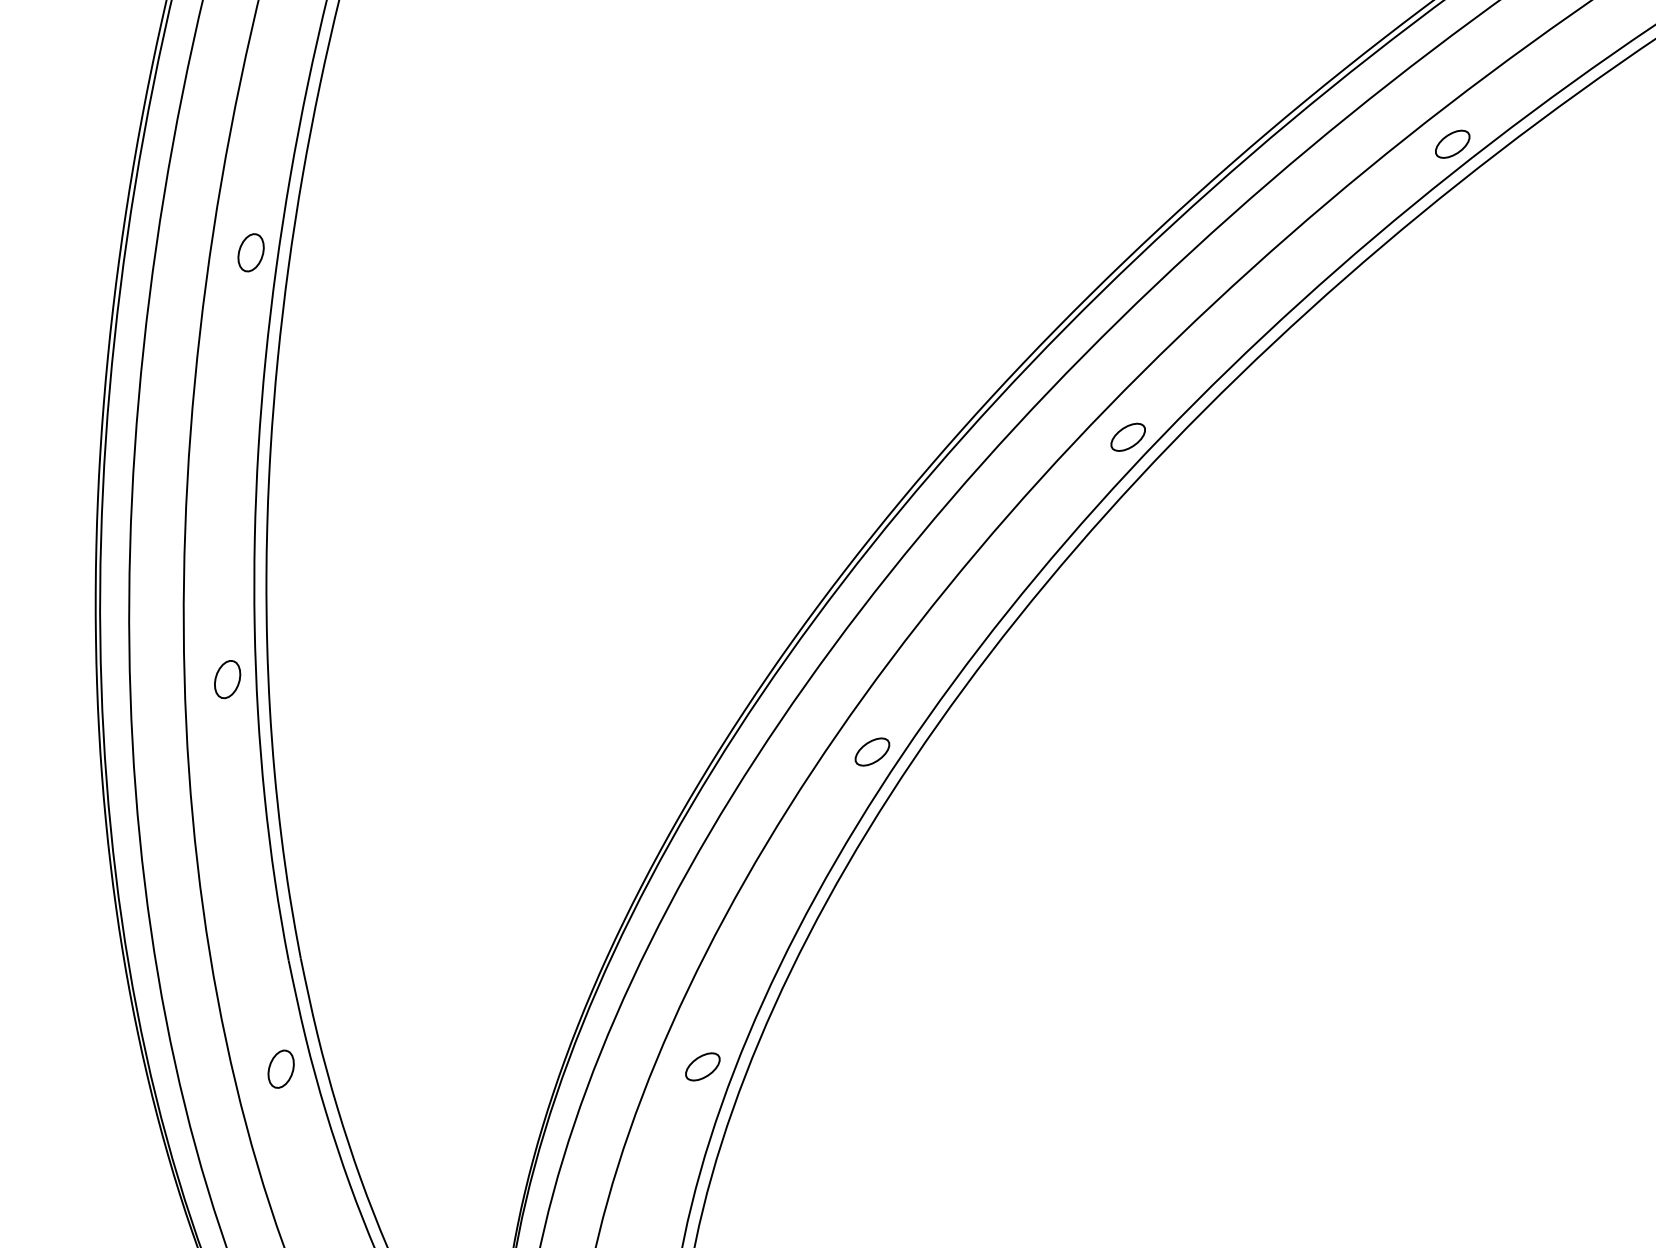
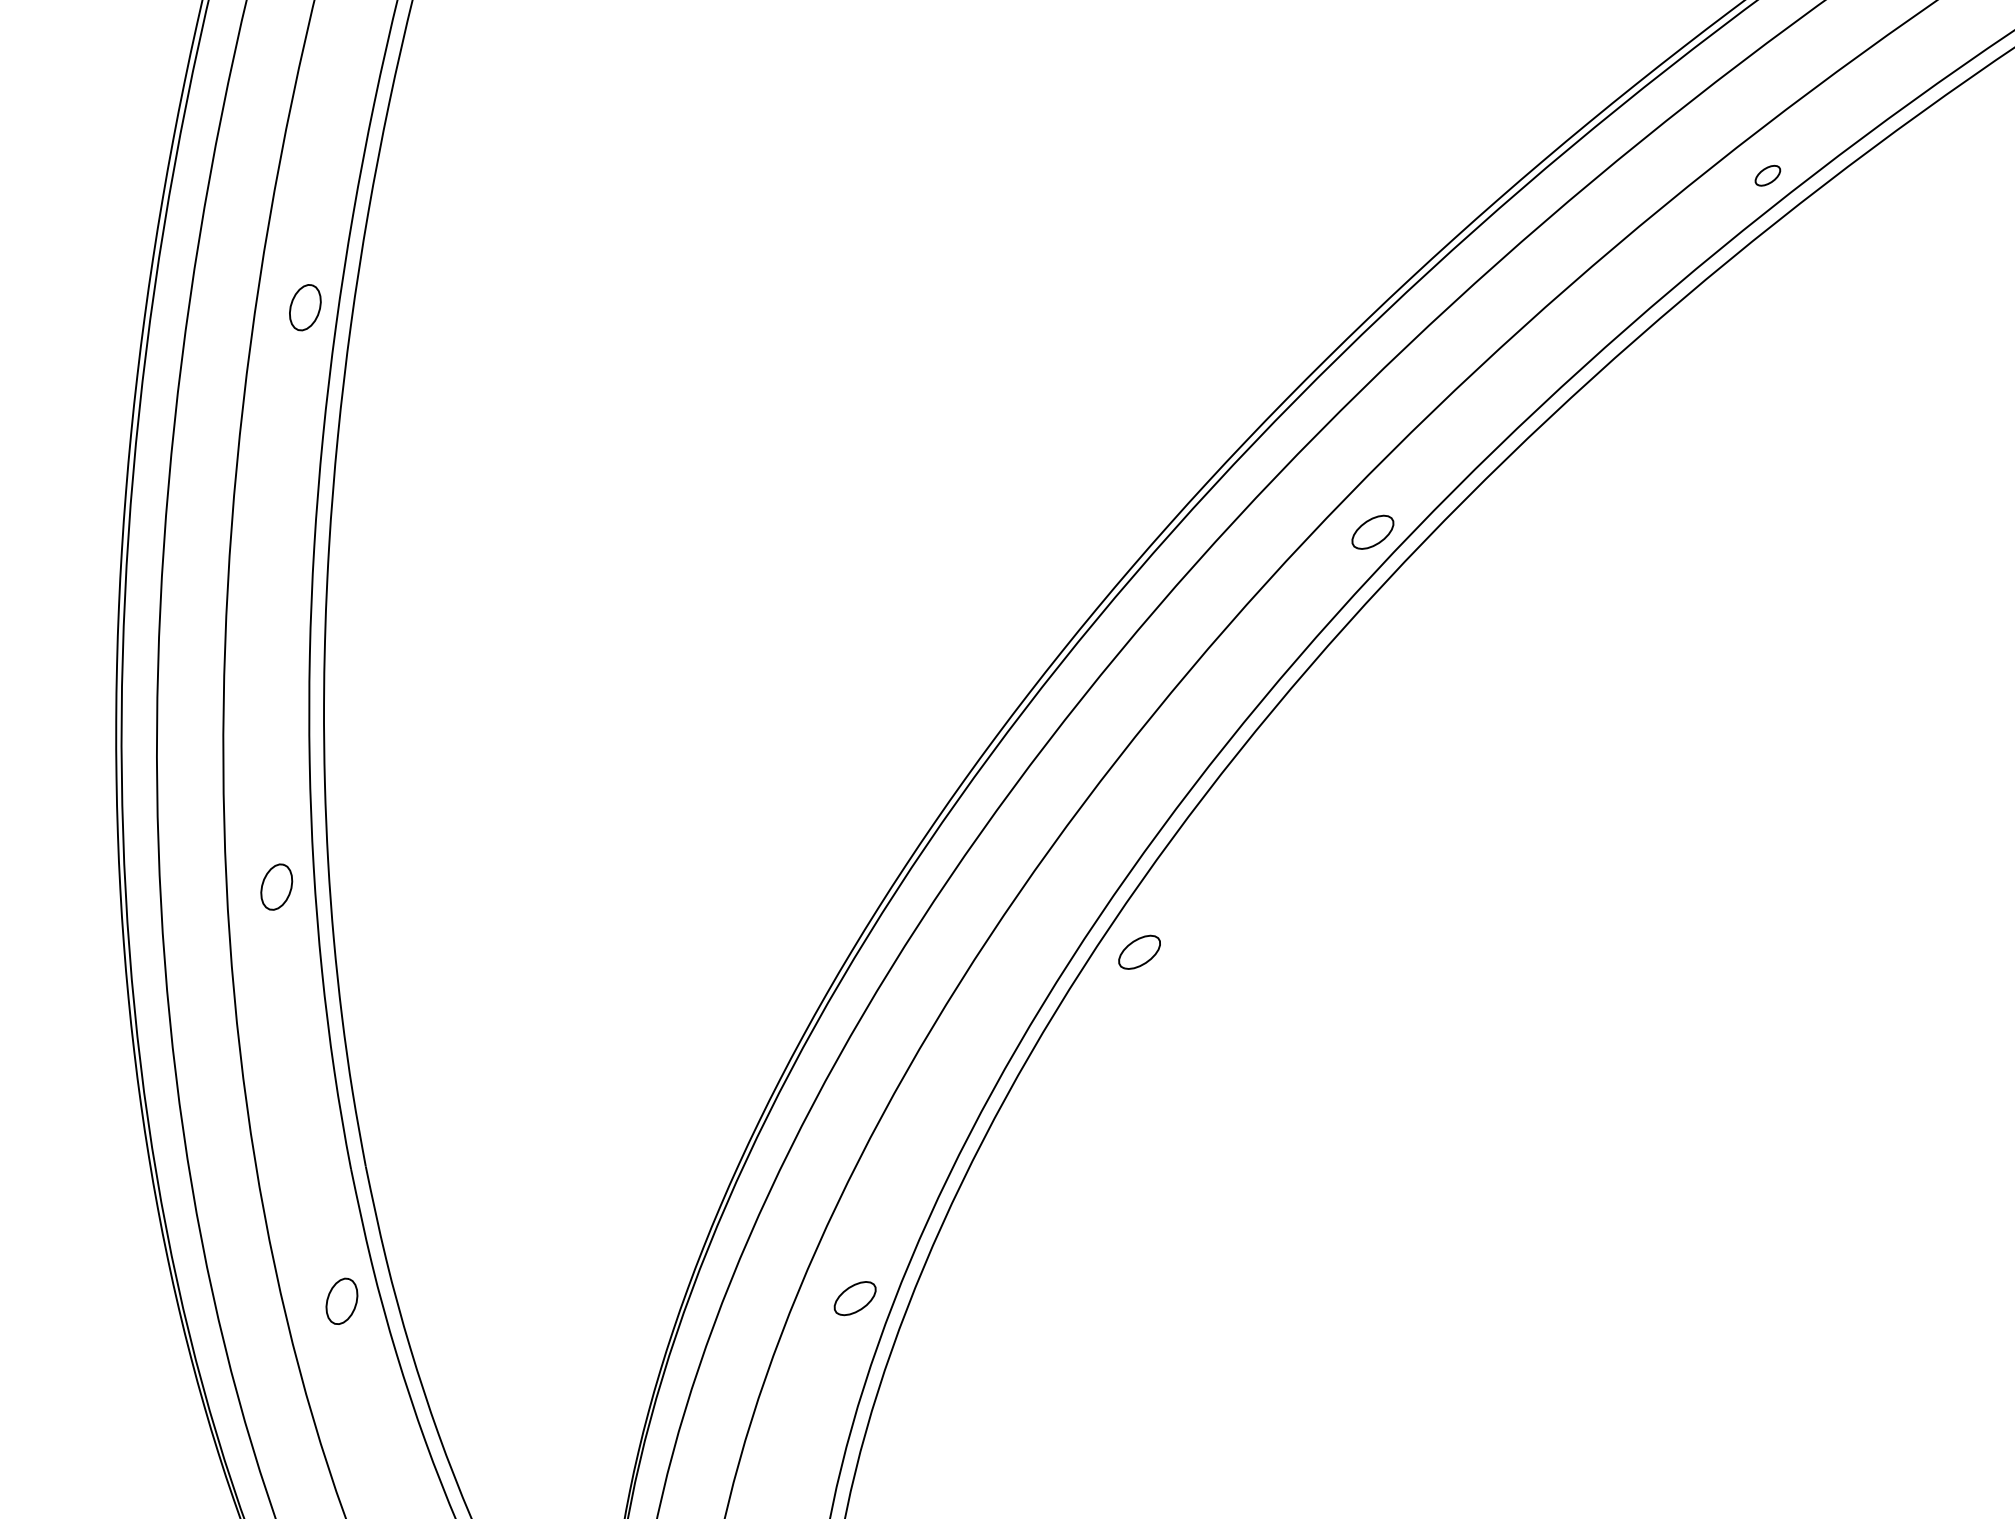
part: (1452, 144) -> (1767, 175), size x0.6
part: (227, 679) -> (276, 886), moved
part: (872, 751) -> (1139, 951), moved

